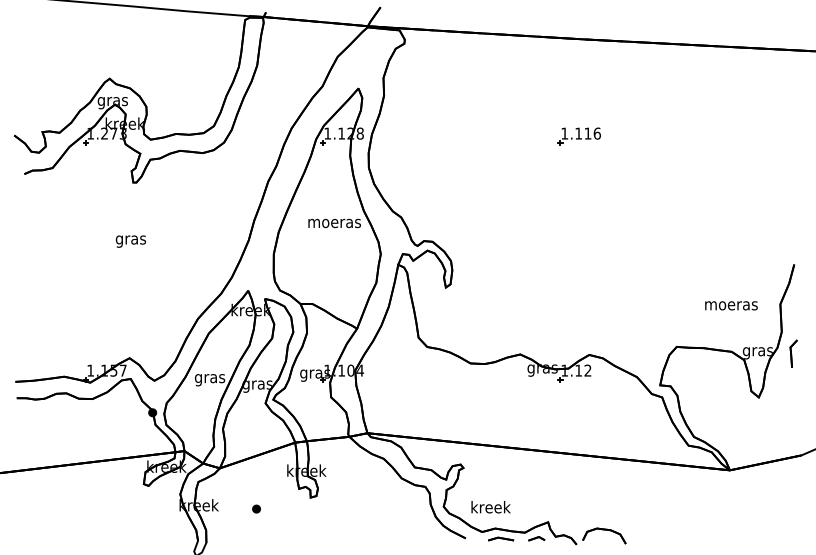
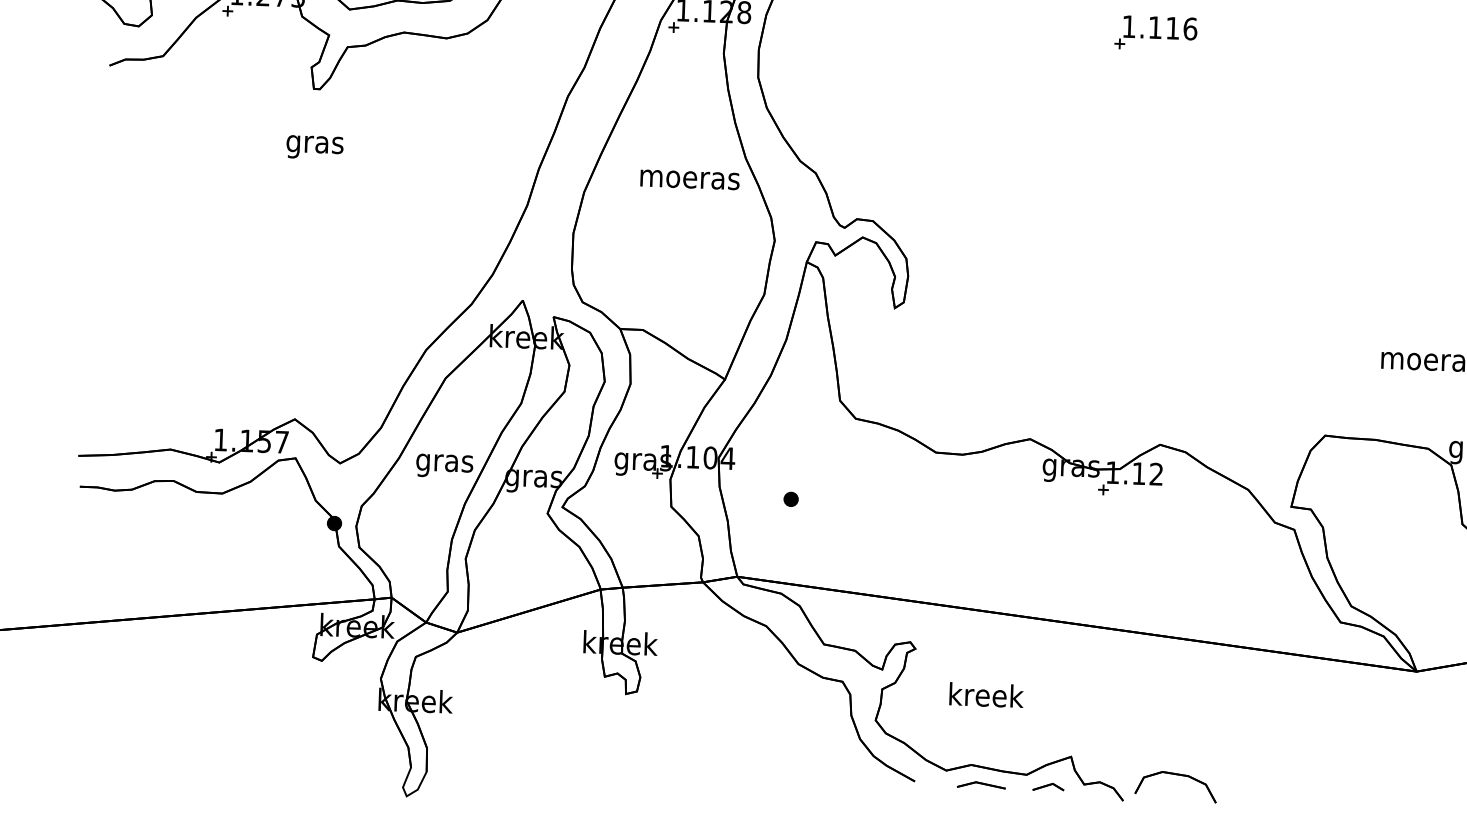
text: (130, 241) -> (314, 147), moved
text: (490, 507) -> (985, 695), moved
part: (256, 508) -> (791, 498), moved

